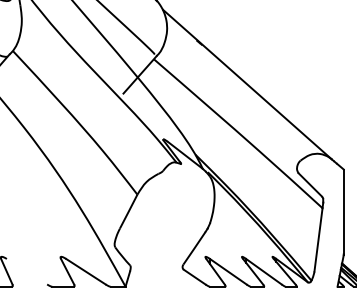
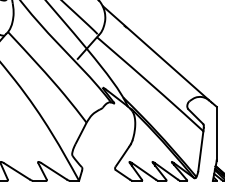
line: (26, 271) -> (16, 171), added

